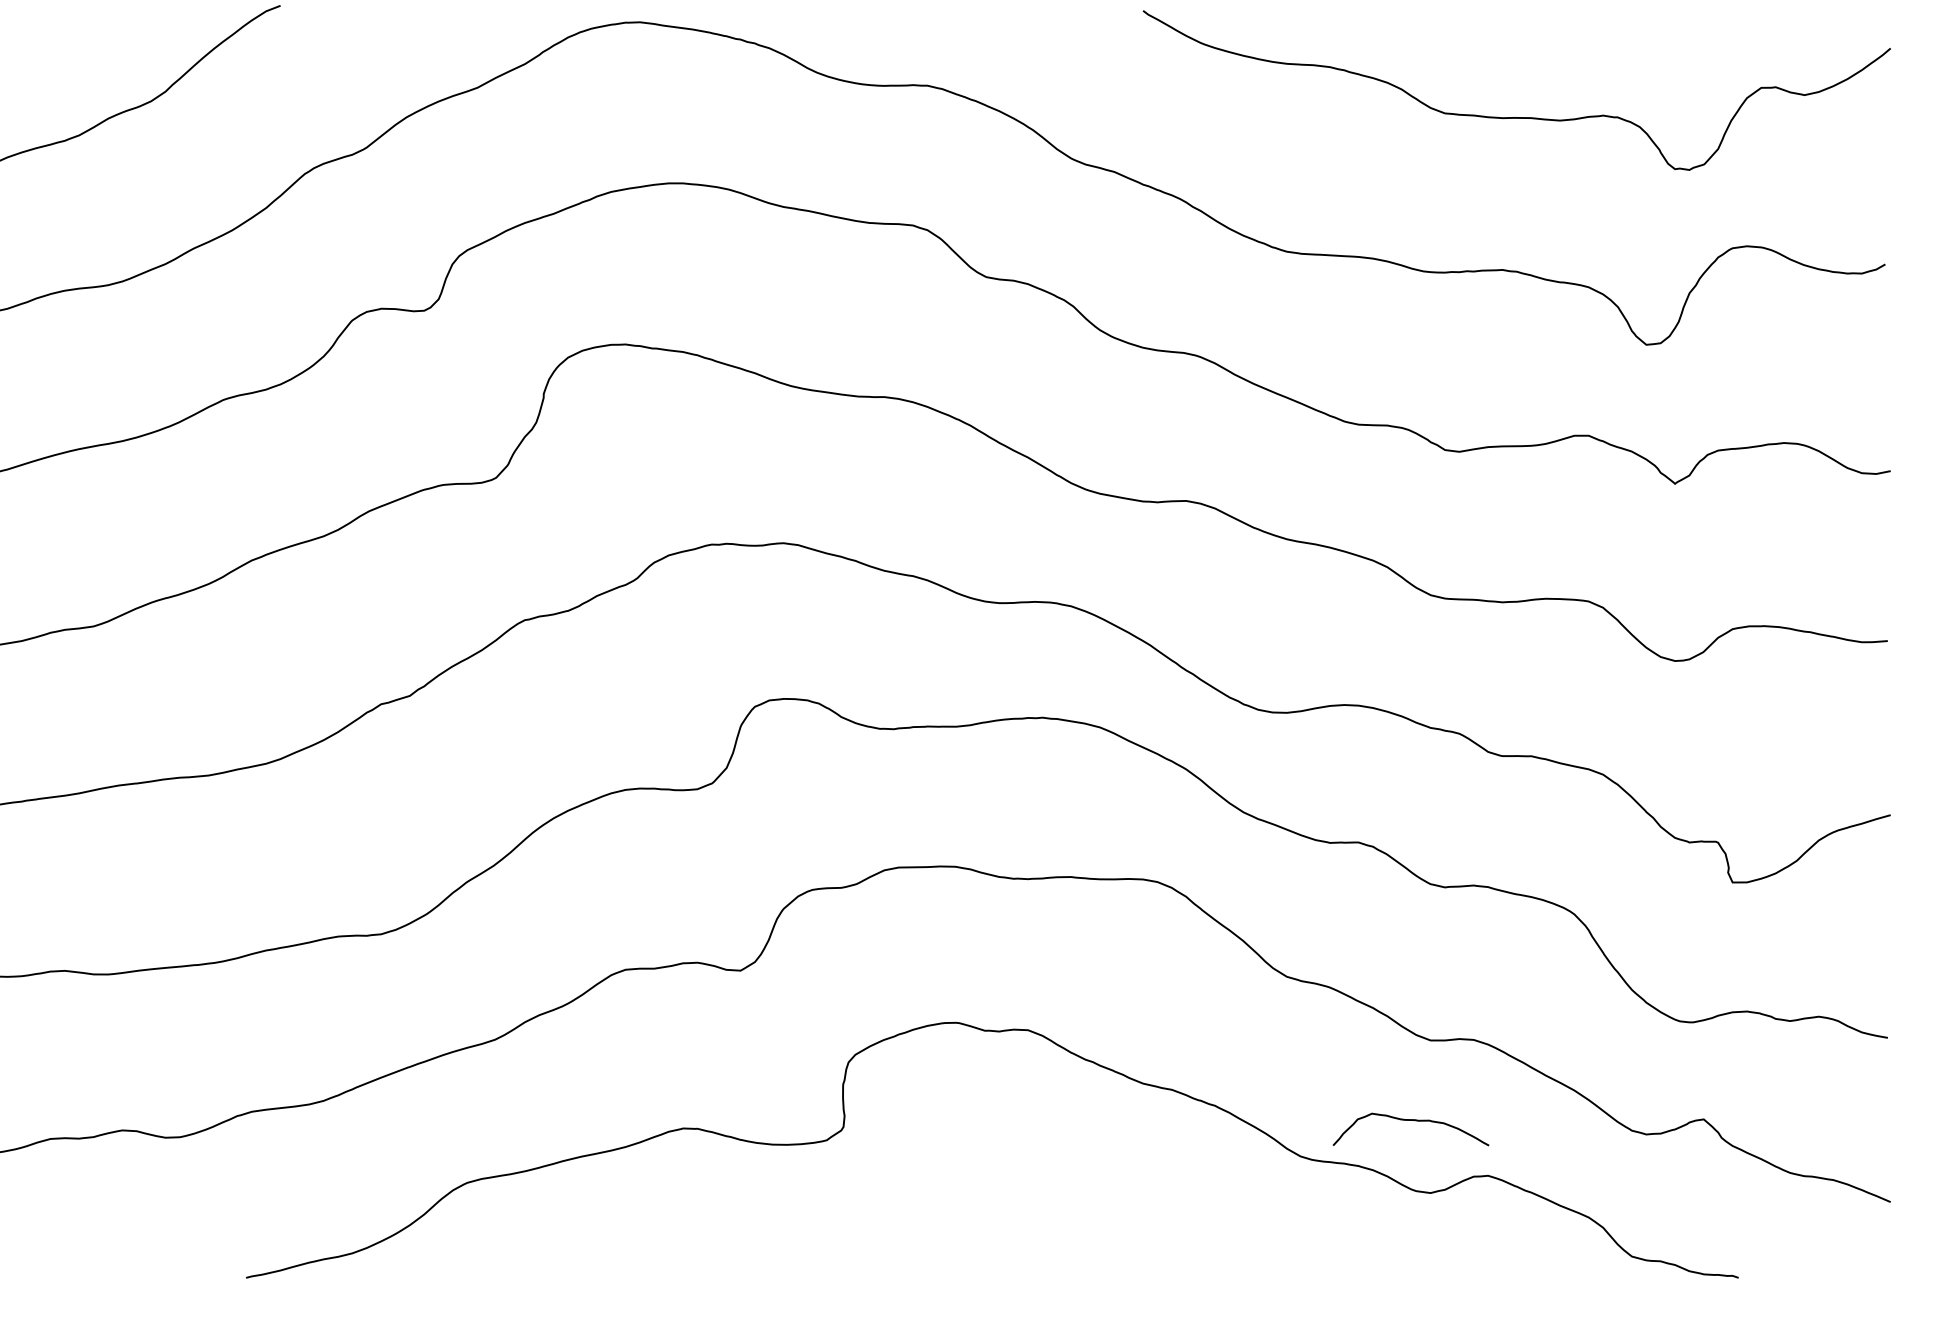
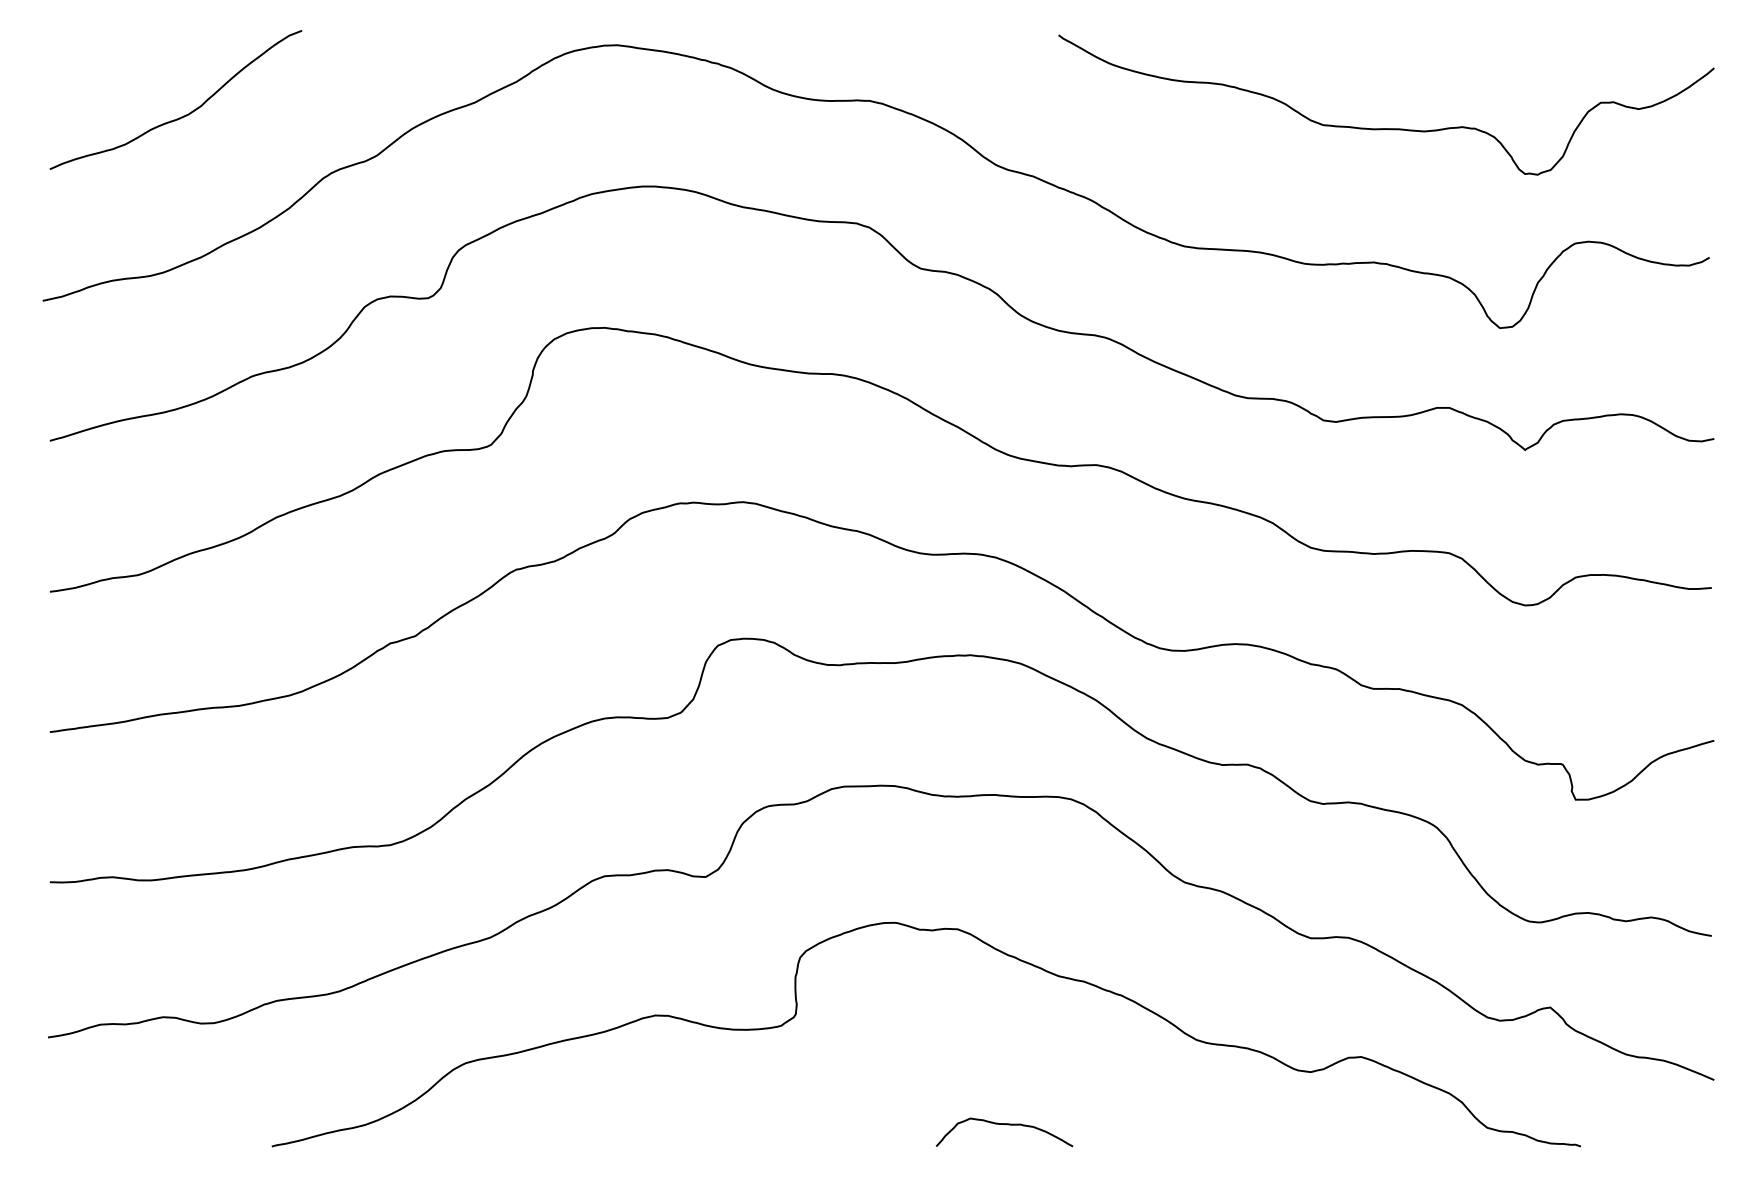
curve: (1414, 1121) -> (1007, 1125), moved

